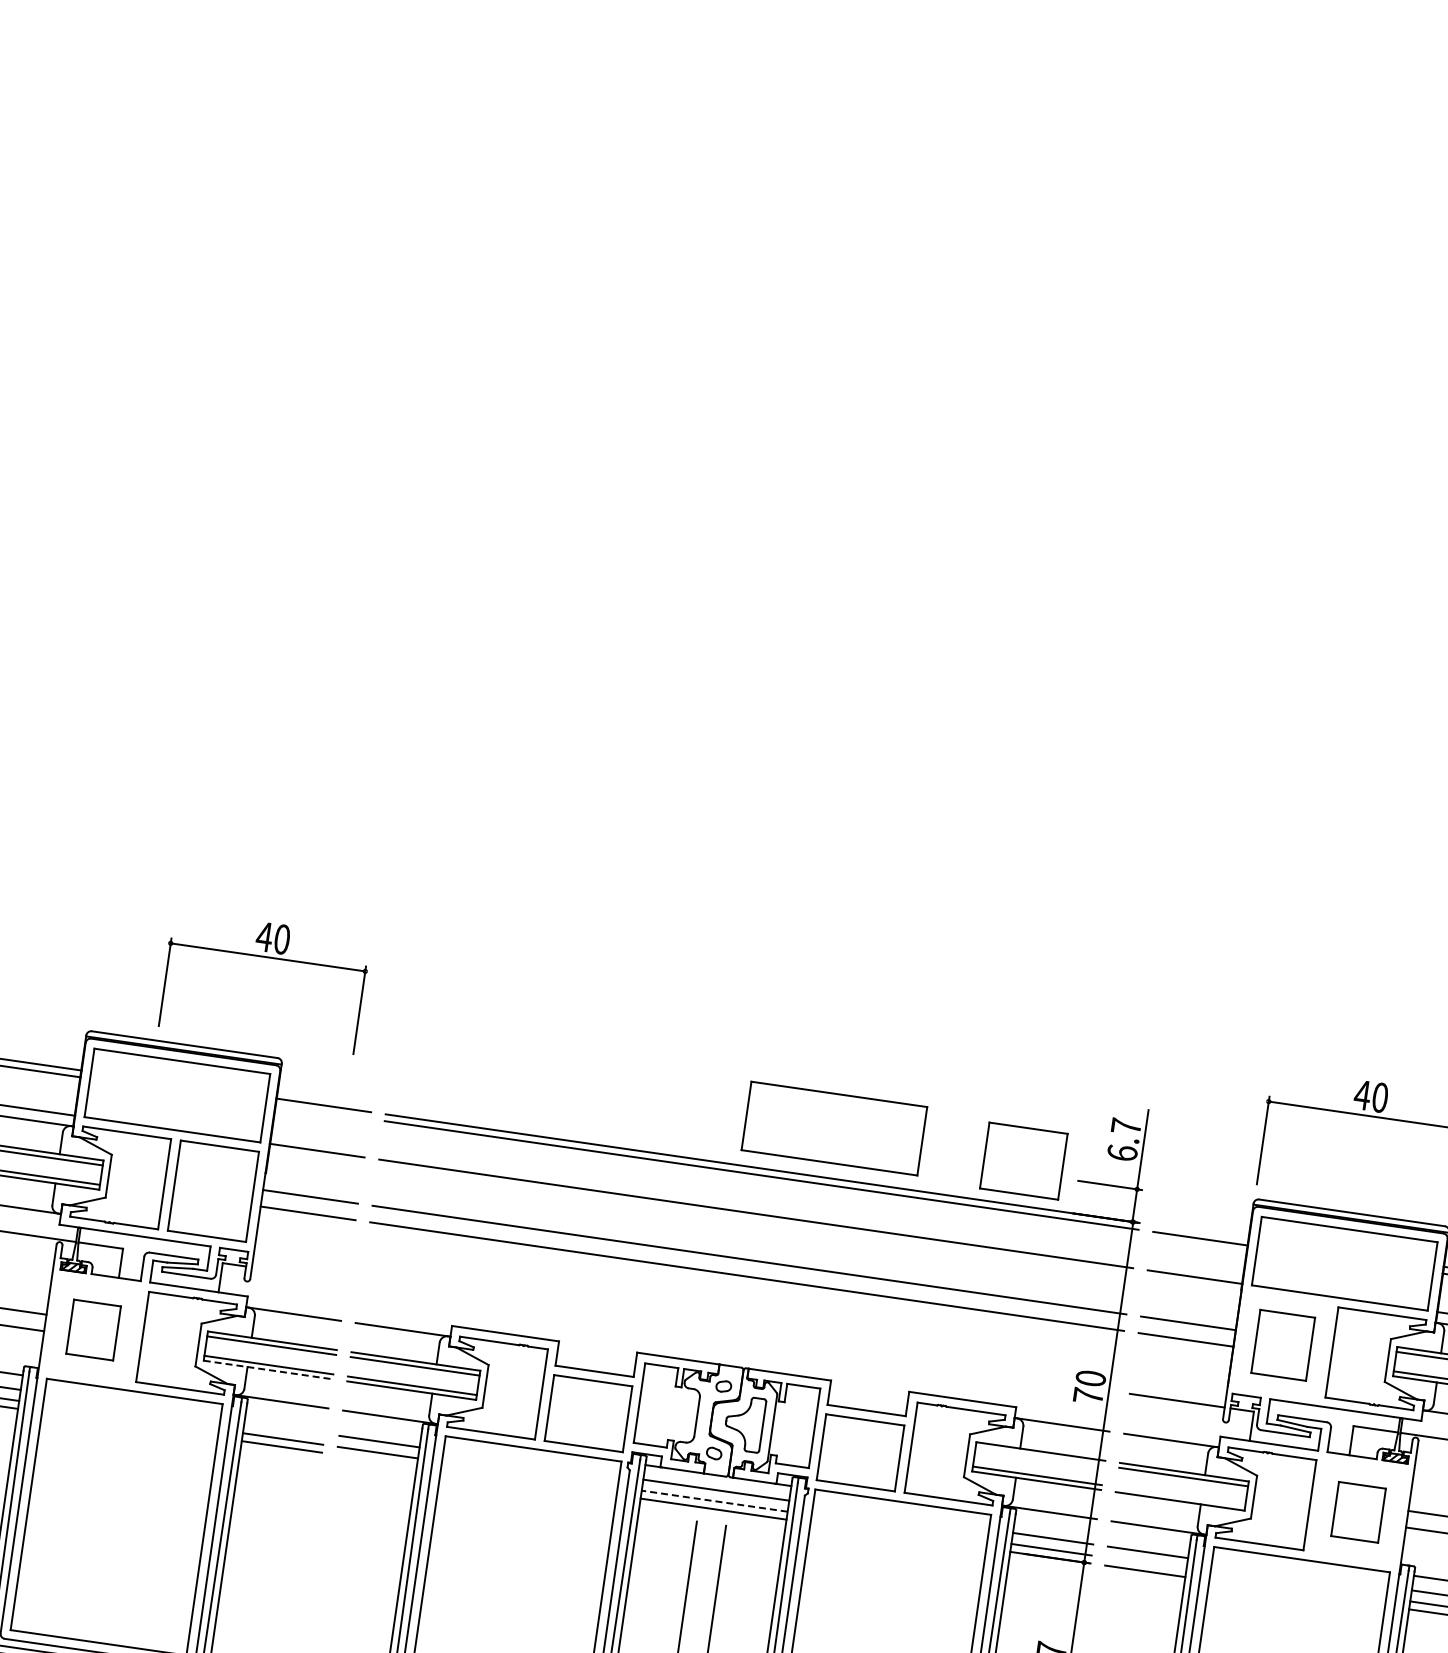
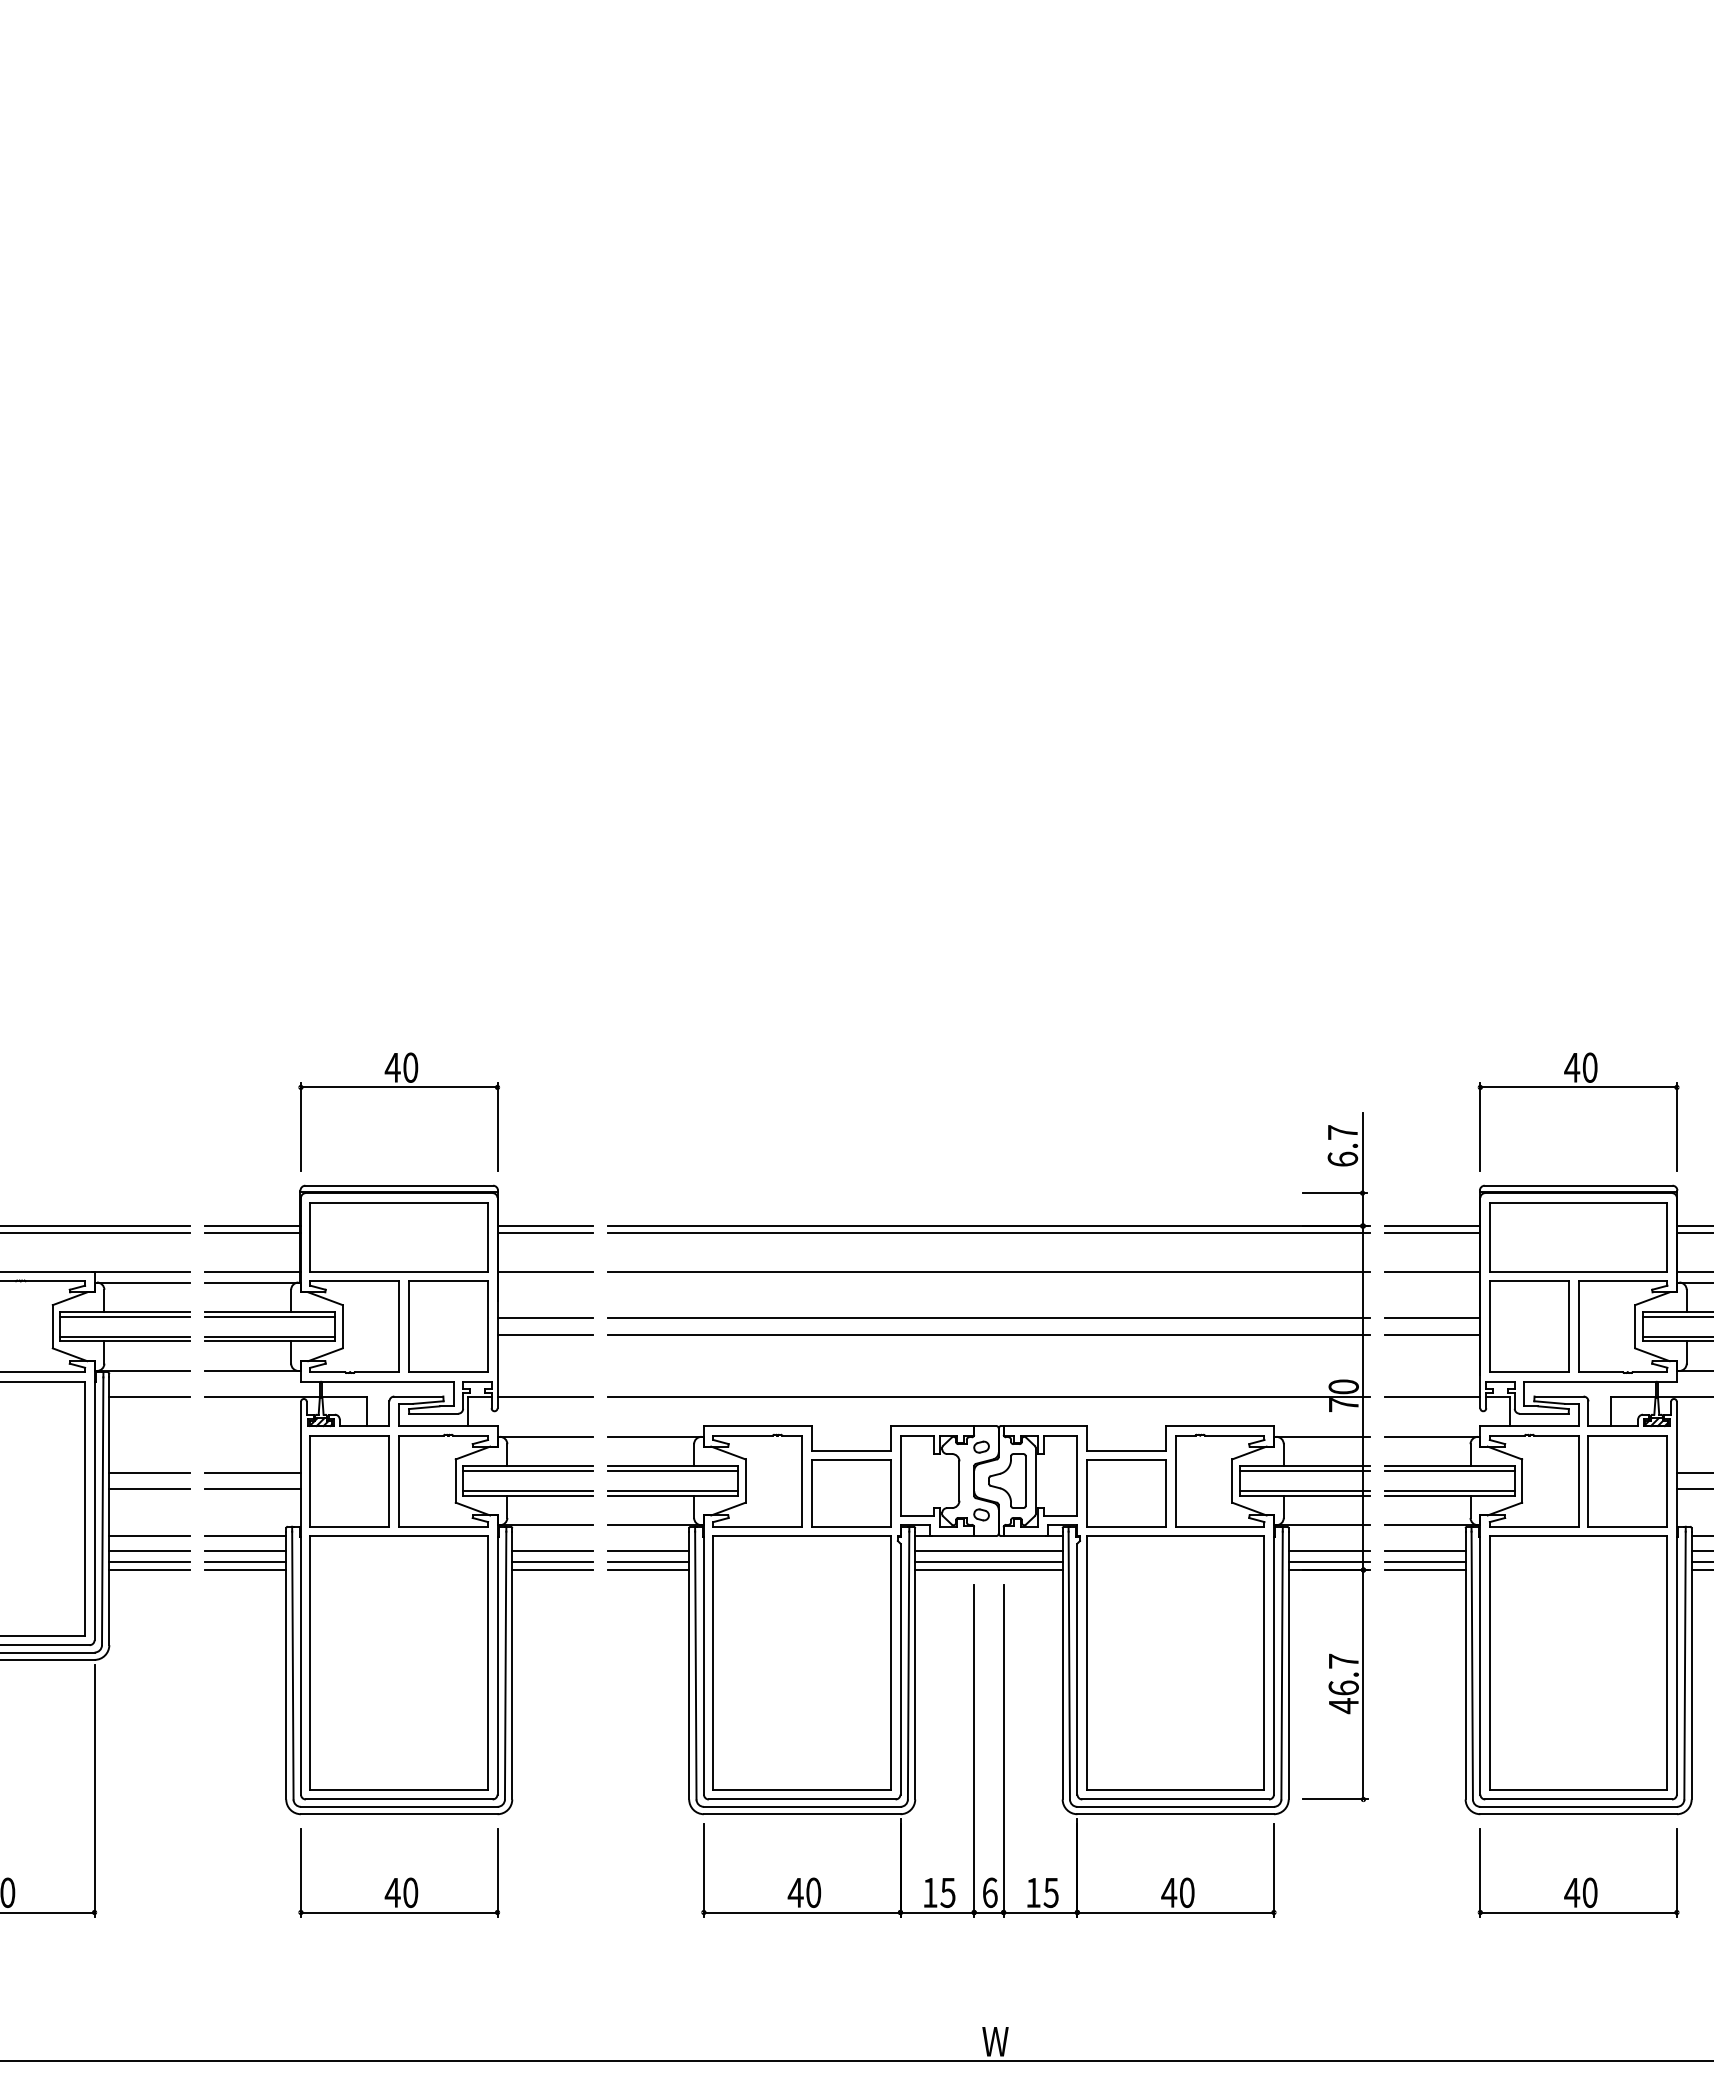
part: (267, 957) -> (398, 1087), moved
line: (322, 1111) -> (545, 1232), added
part: (833, 1128) -> (1053, 1176), removed
part: (1023, 1161) -> (1246, 1181), removed
line: (1201, 1232) -> (1432, 1226), added
line: (299, 1274) -> (545, 1396), added
part: (93, 1330) -> (349, 1481), size x1.67
line: (737, 1337) -> (988, 1396), added
part: (1283, 1345) -> (1529, 1326), size x1.43
line: (268, 1369) -> (528, 1495), dashed -> solid
line: (284, 1427) -> (552, 1550), added
line: (1039, 1456) -> (1304, 1471), added
line: (376, 1461) -> (648, 1570), added
line: (1180, 1496) -> (1449, 1490), added
line: (714, 1500) -> (988, 1561), dashed -> solid
part: (1358, 1512) -> (1627, 1481), size x1.67
line: (1145, 1562) -> (1424, 1561), added

